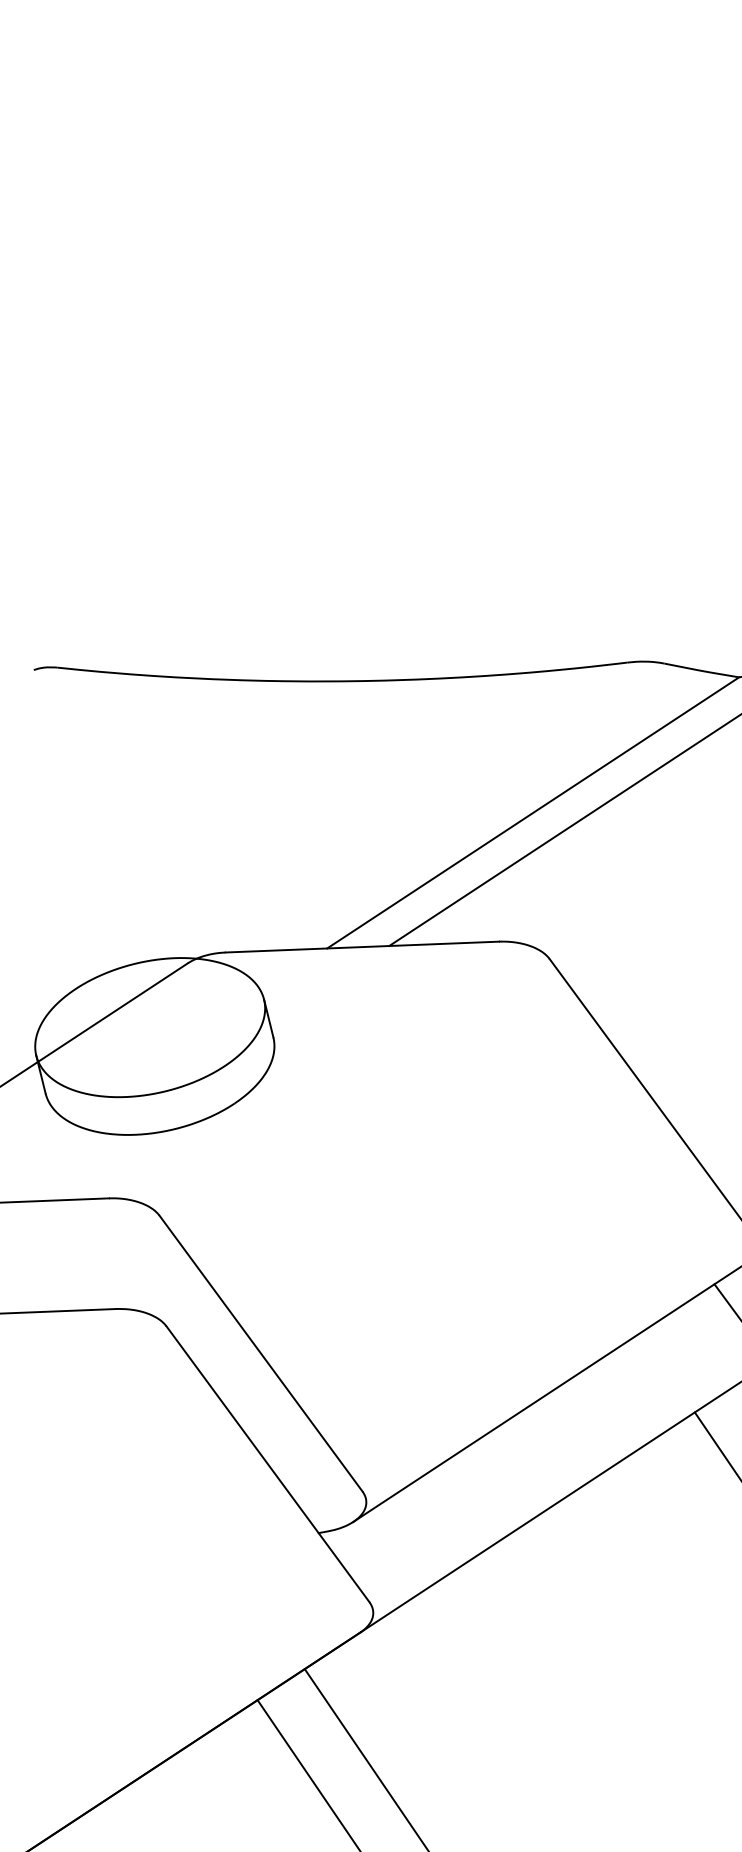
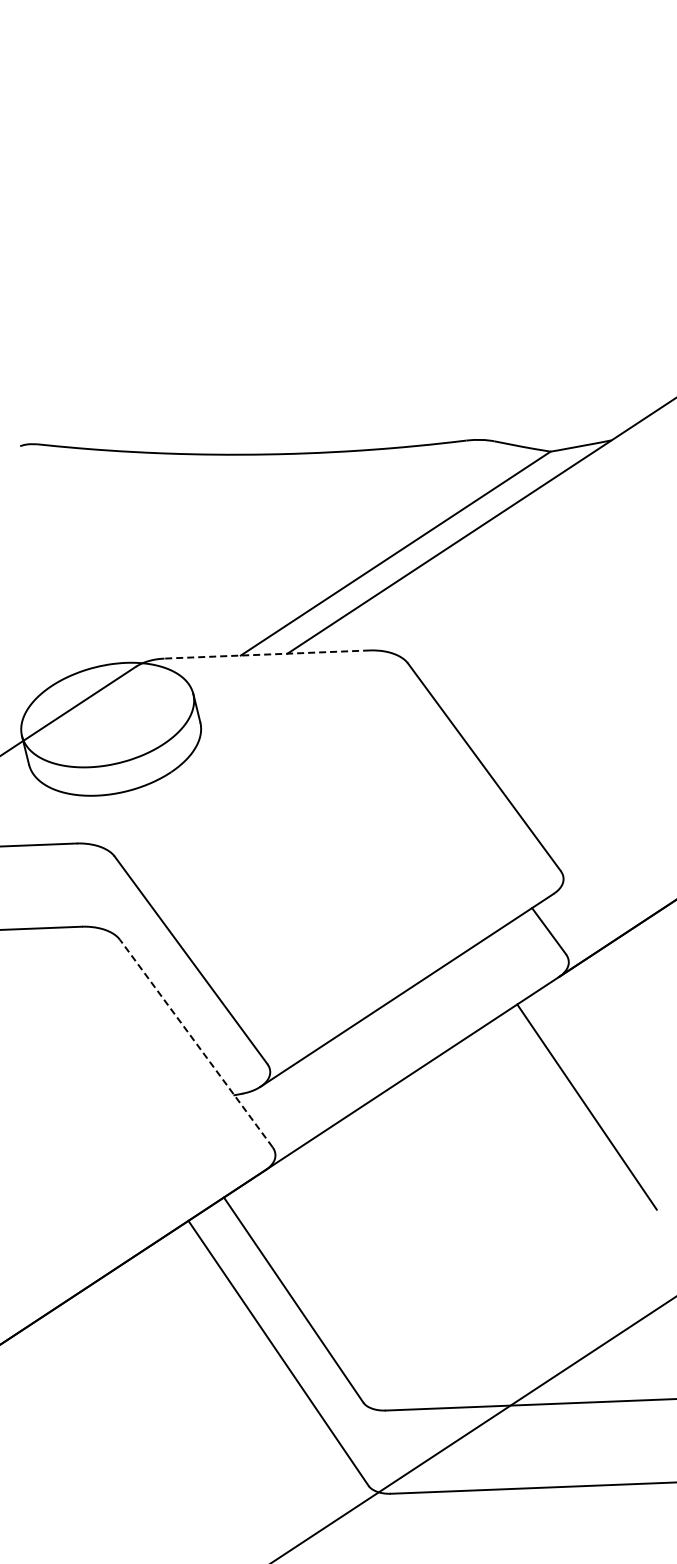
line: (362, 947) -> (267, 654), solid -> dashed
line: (268, 1464) -> (196, 1043), solid -> dashed

